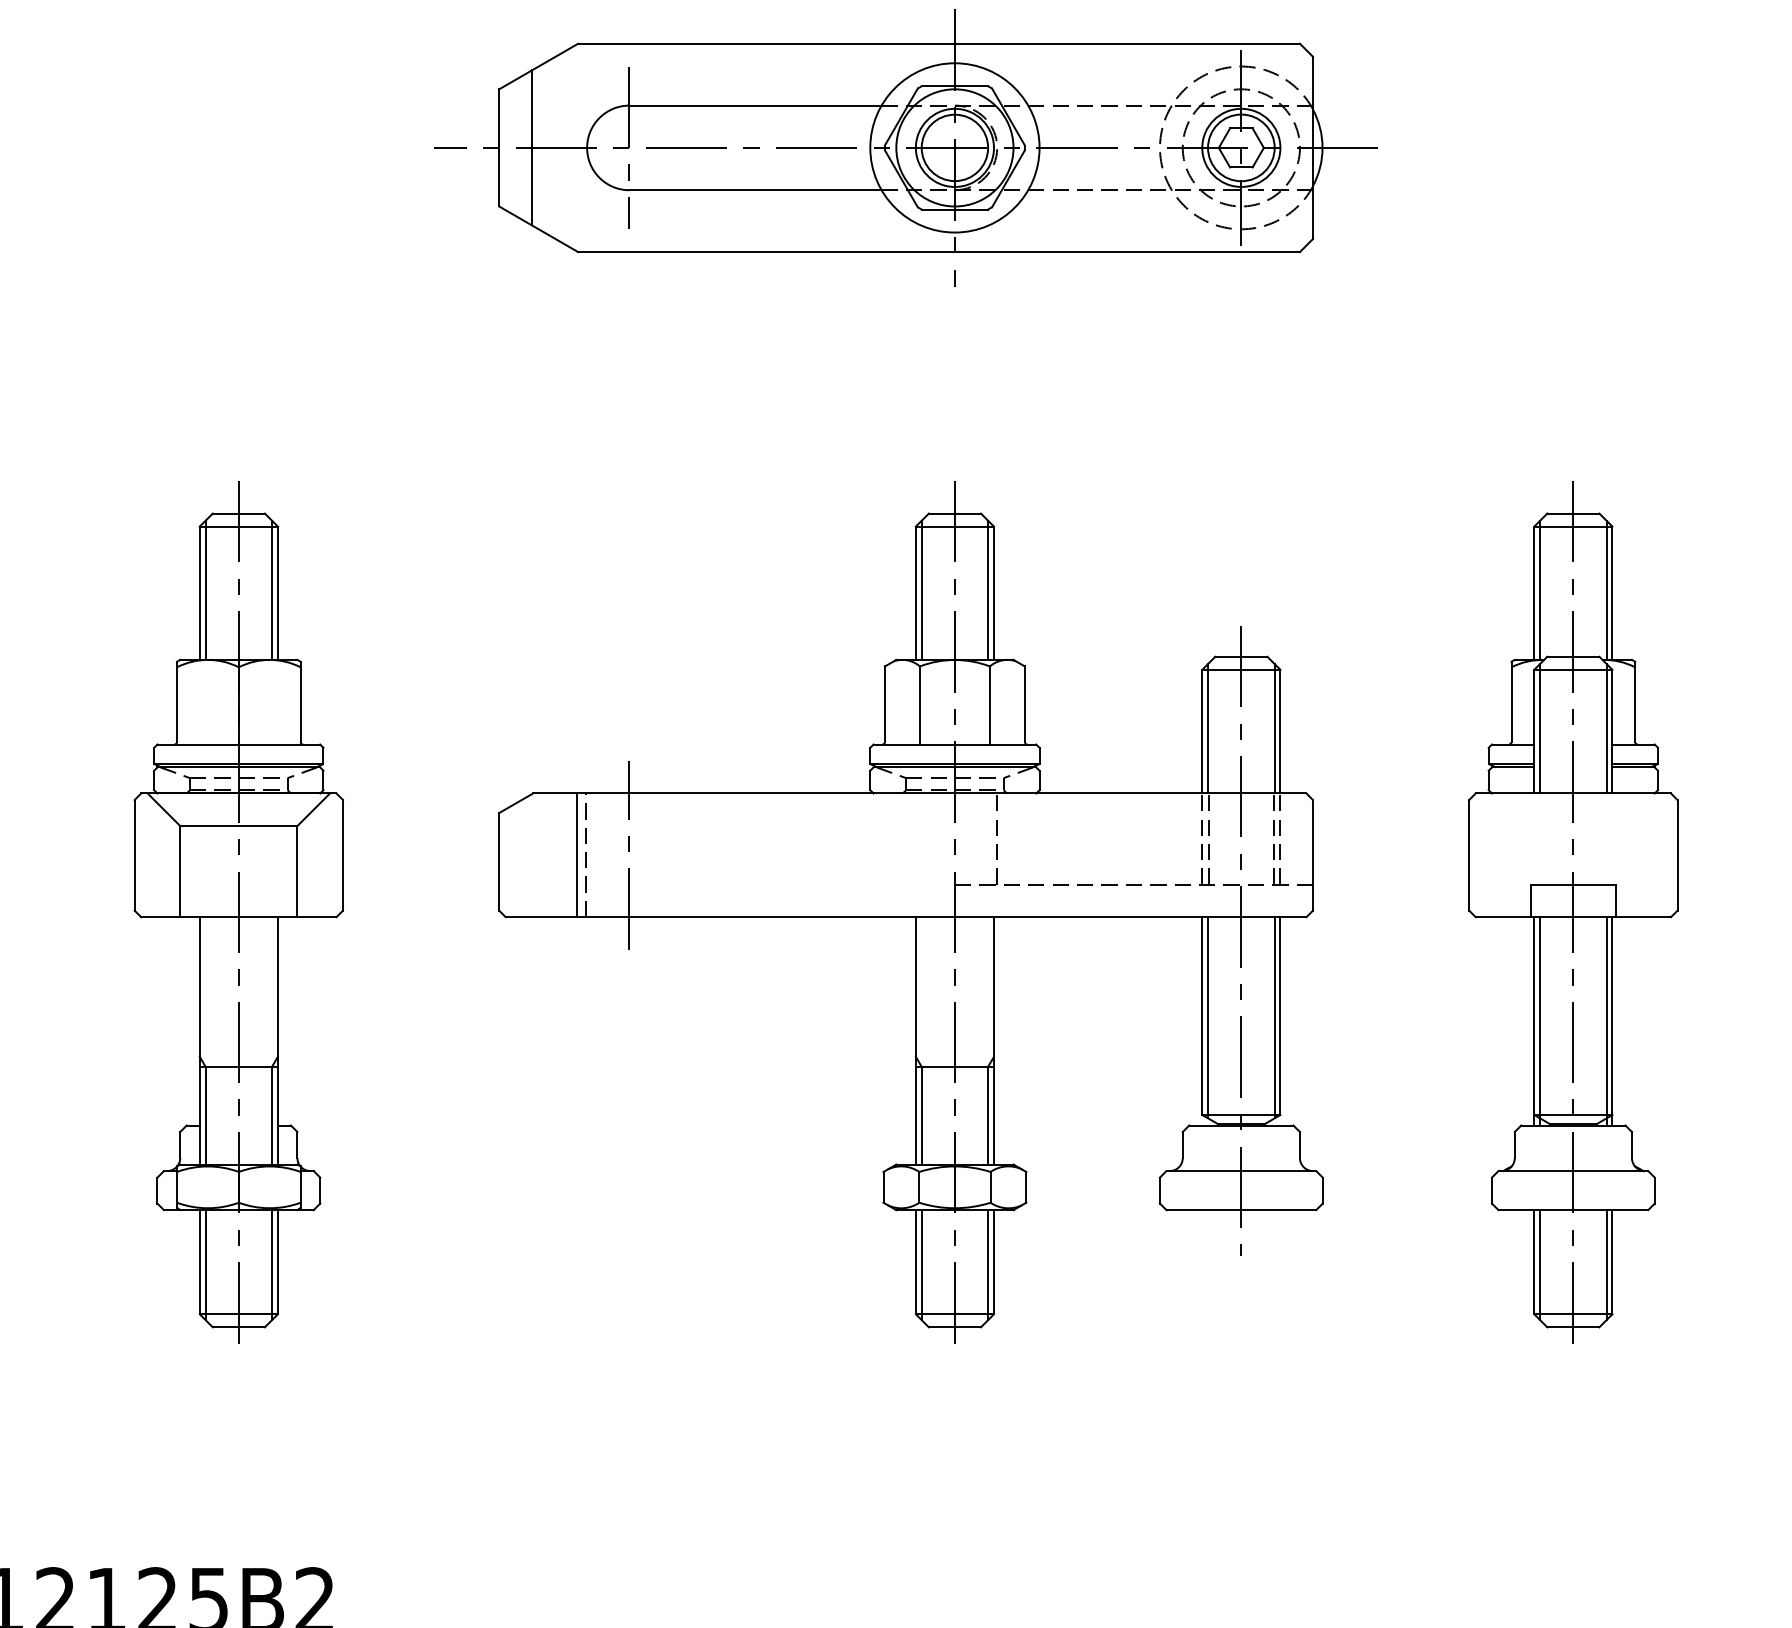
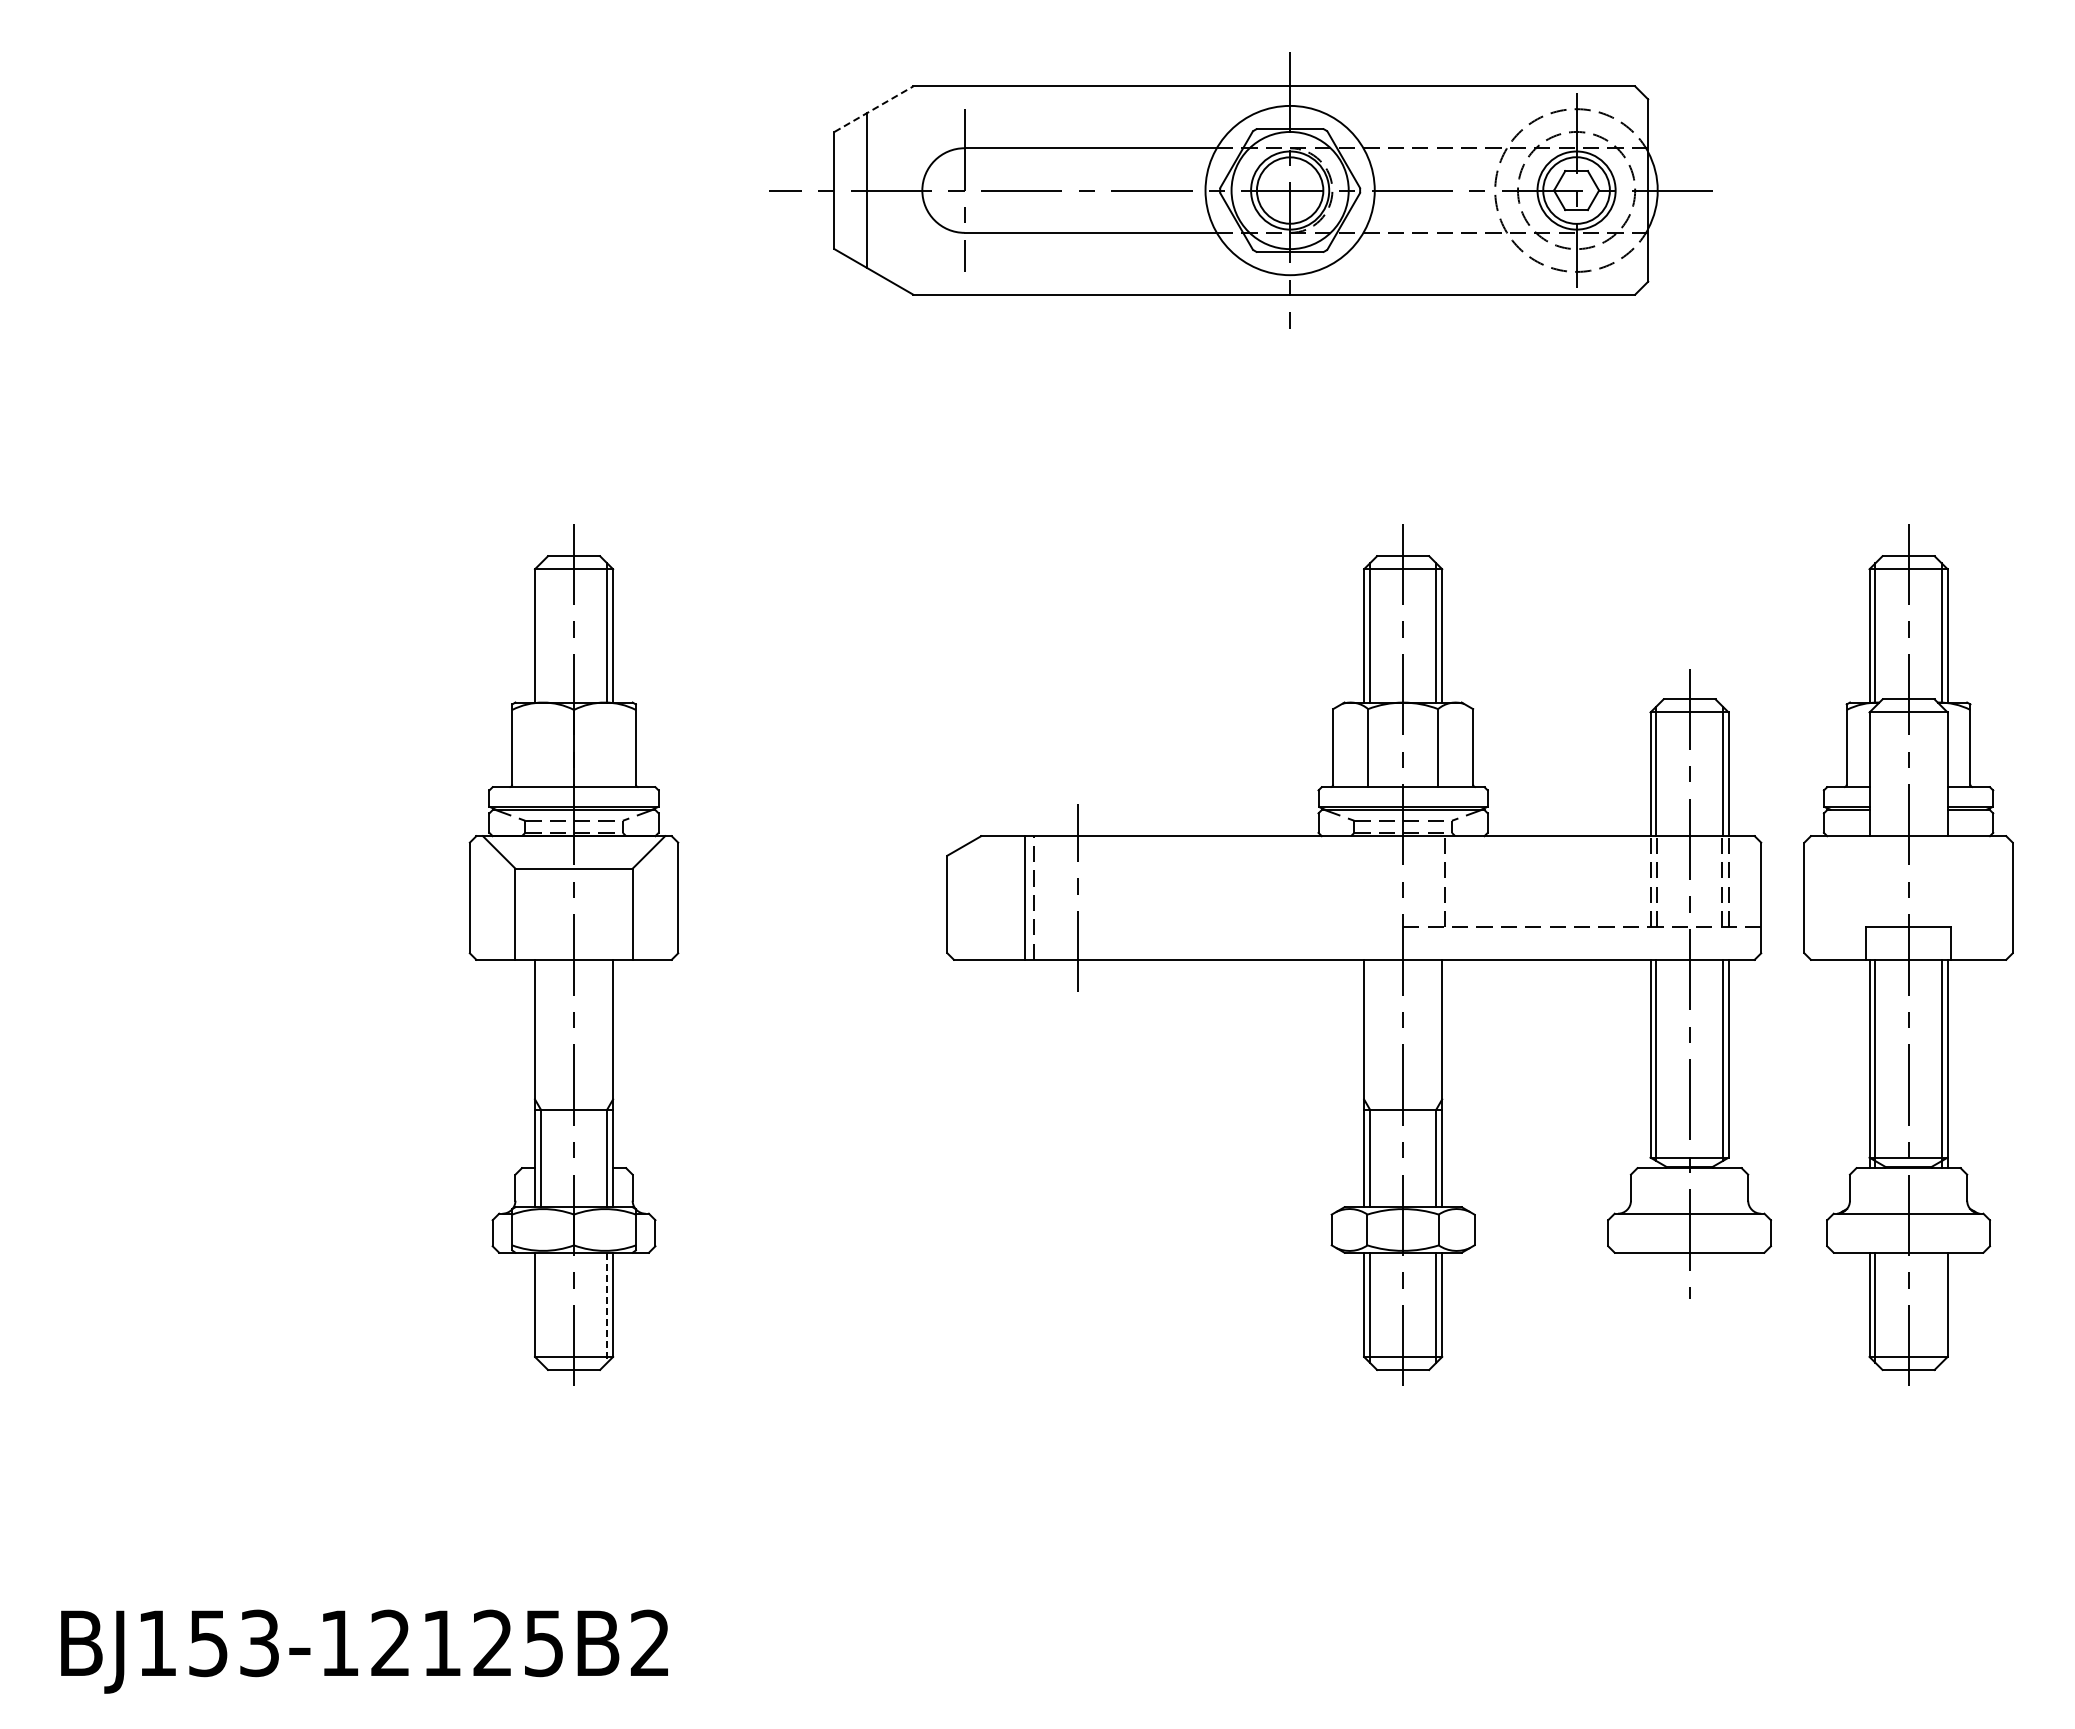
line: (538, 66) -> (873, 109), solid -> dashed
line: (205, 589) -> (540, 632), removed
line: (1540, 728) -> (1875, 771), removed
line: (1606, 728) -> (1941, 771), removed
part: (910, 911) -> (1358, 954), moved
line: (205, 1264) -> (540, 1307), removed
line: (1606, 1264) -> (1941, 1307), removed
line: (272, 1265) -> (607, 1308), solid -> dashed

